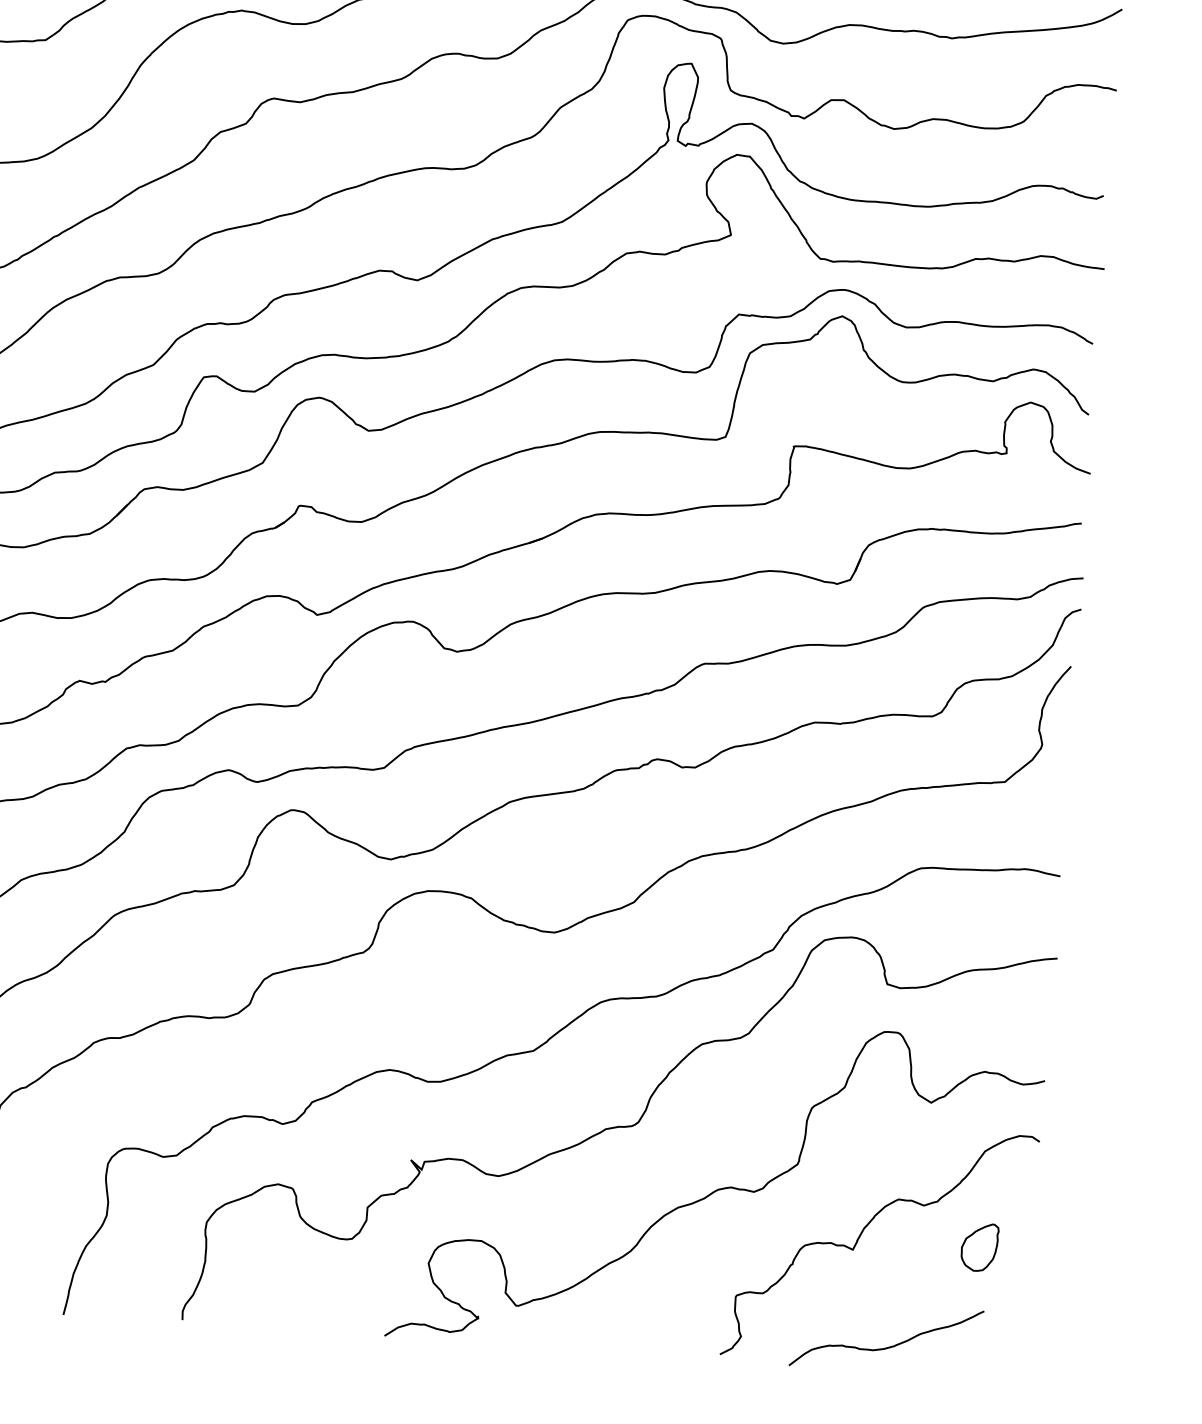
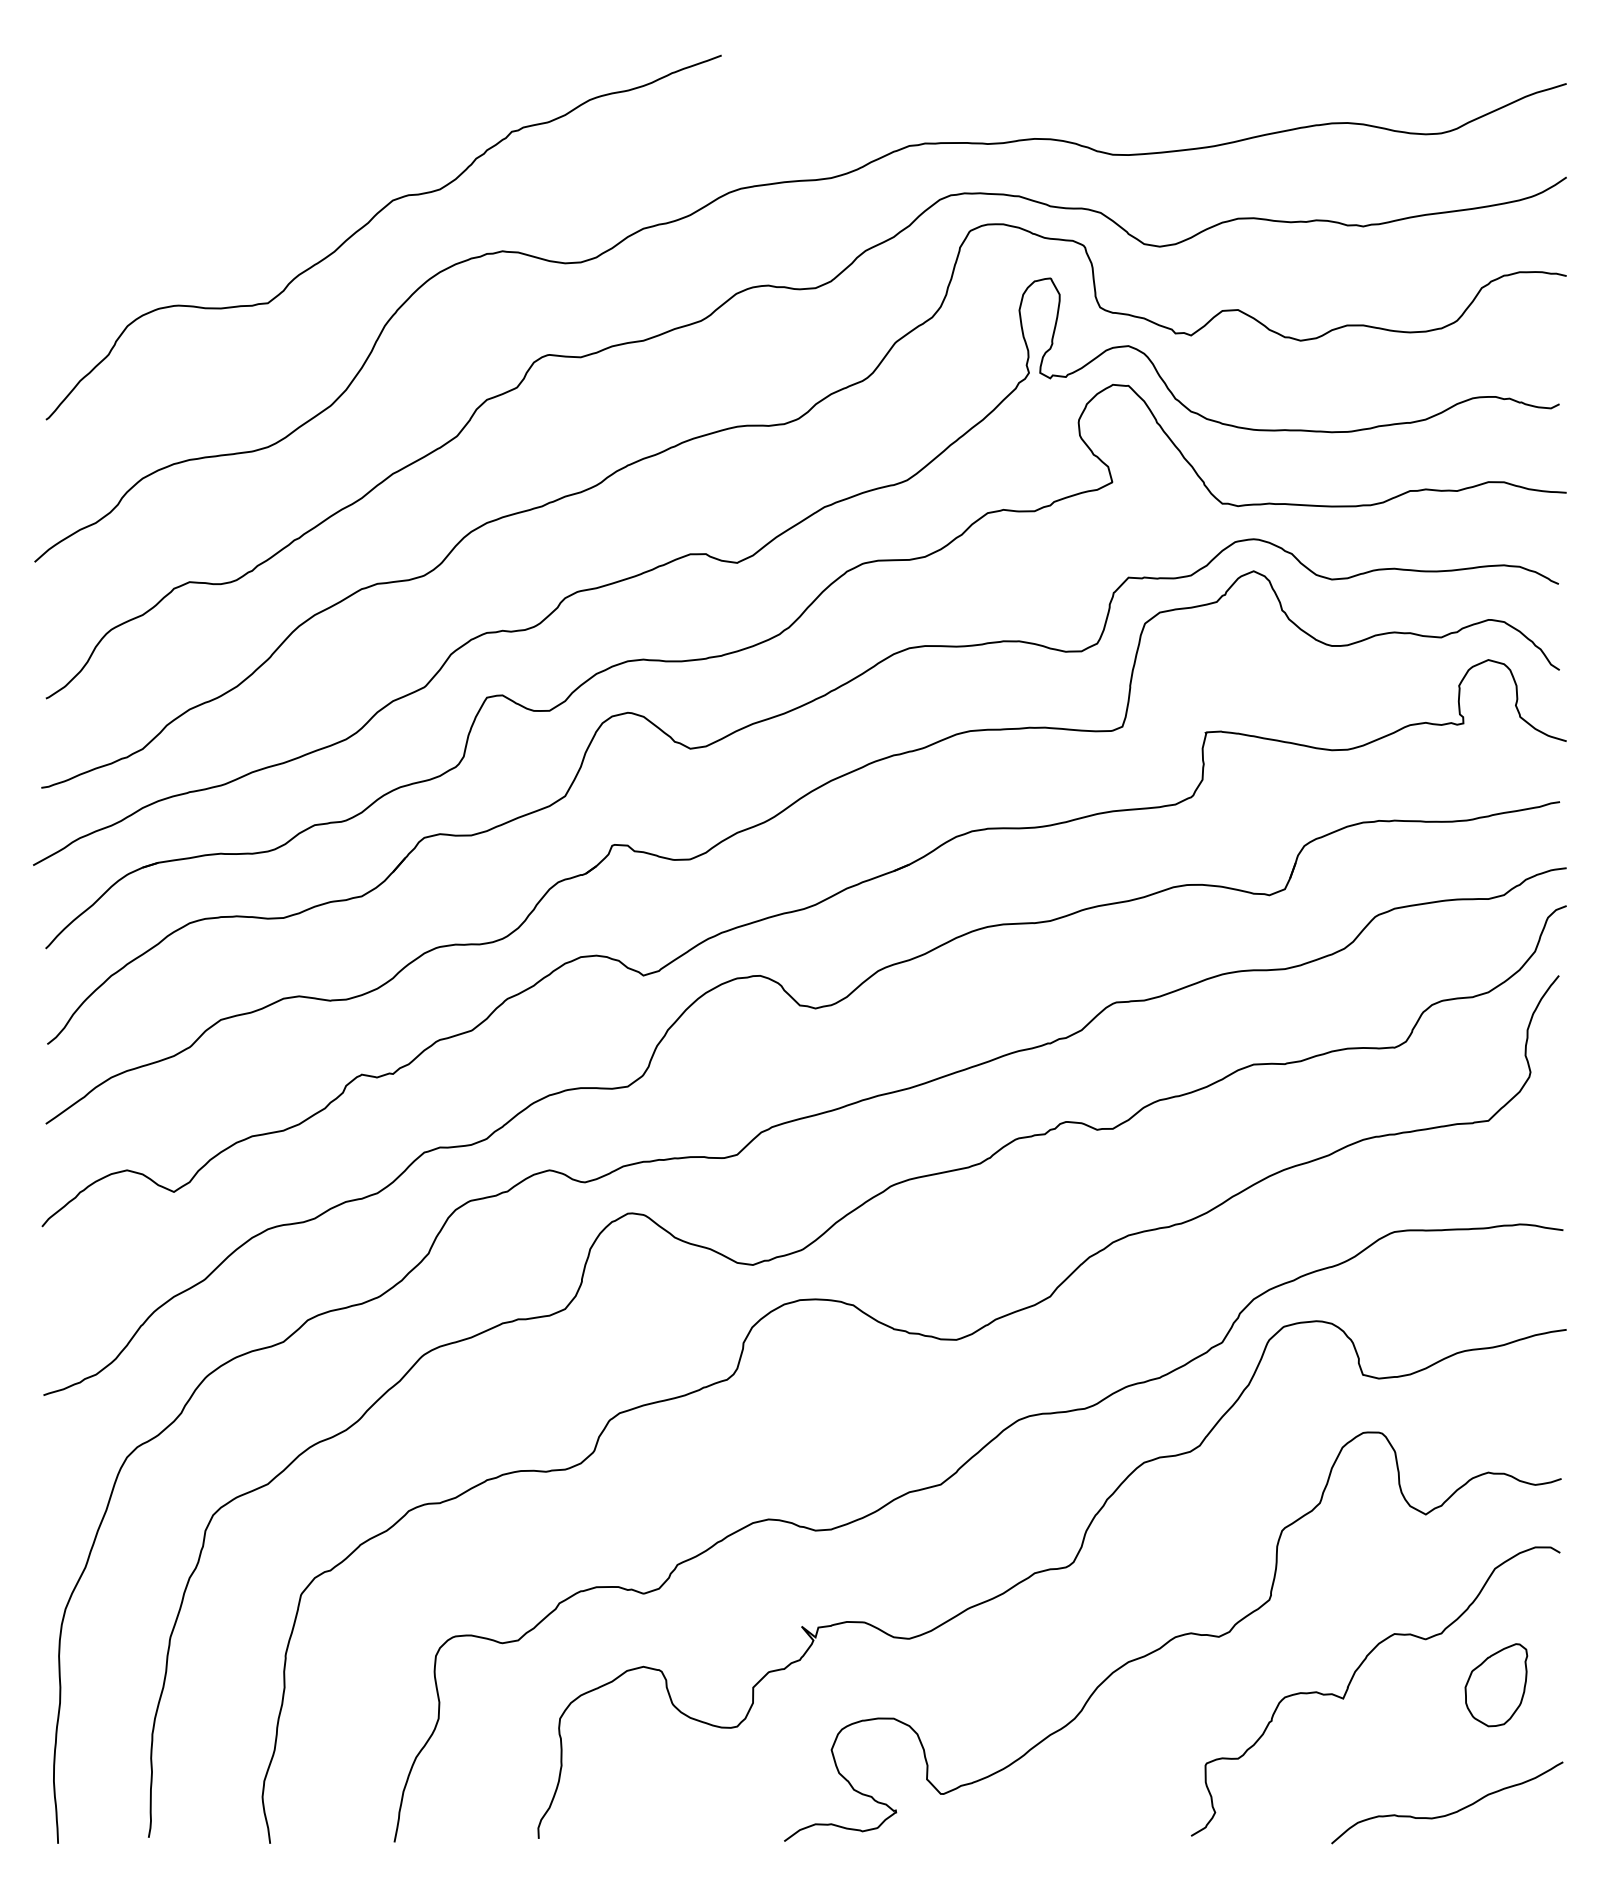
part: (979, 1247) -> (1496, 1685), size x1.43
curve: (889, 1346) -> (1451, 1812), moved

